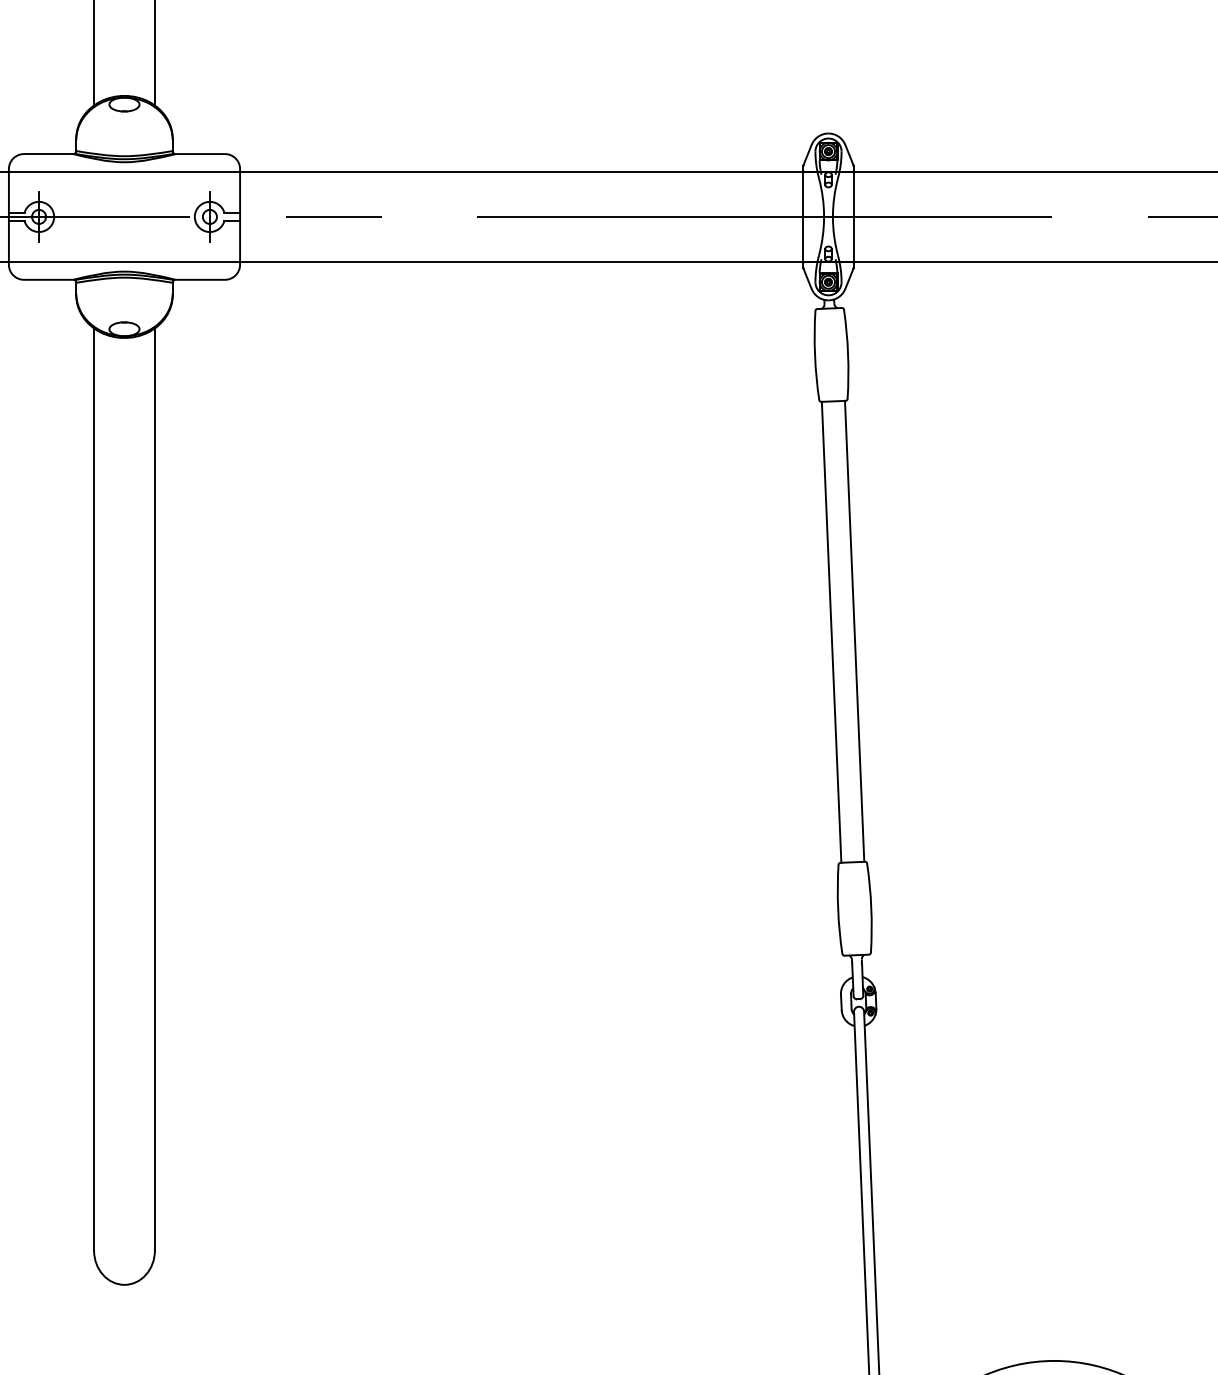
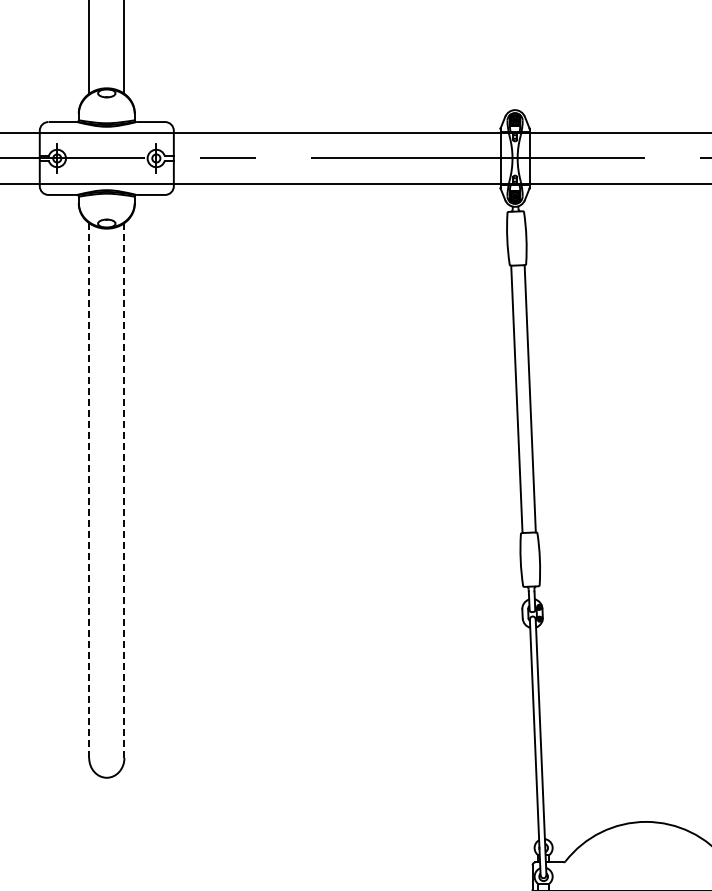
line: (94, 791) -> (89, 491), solid -> dashed
line: (154, 791) -> (124, 491), solid -> dashed

